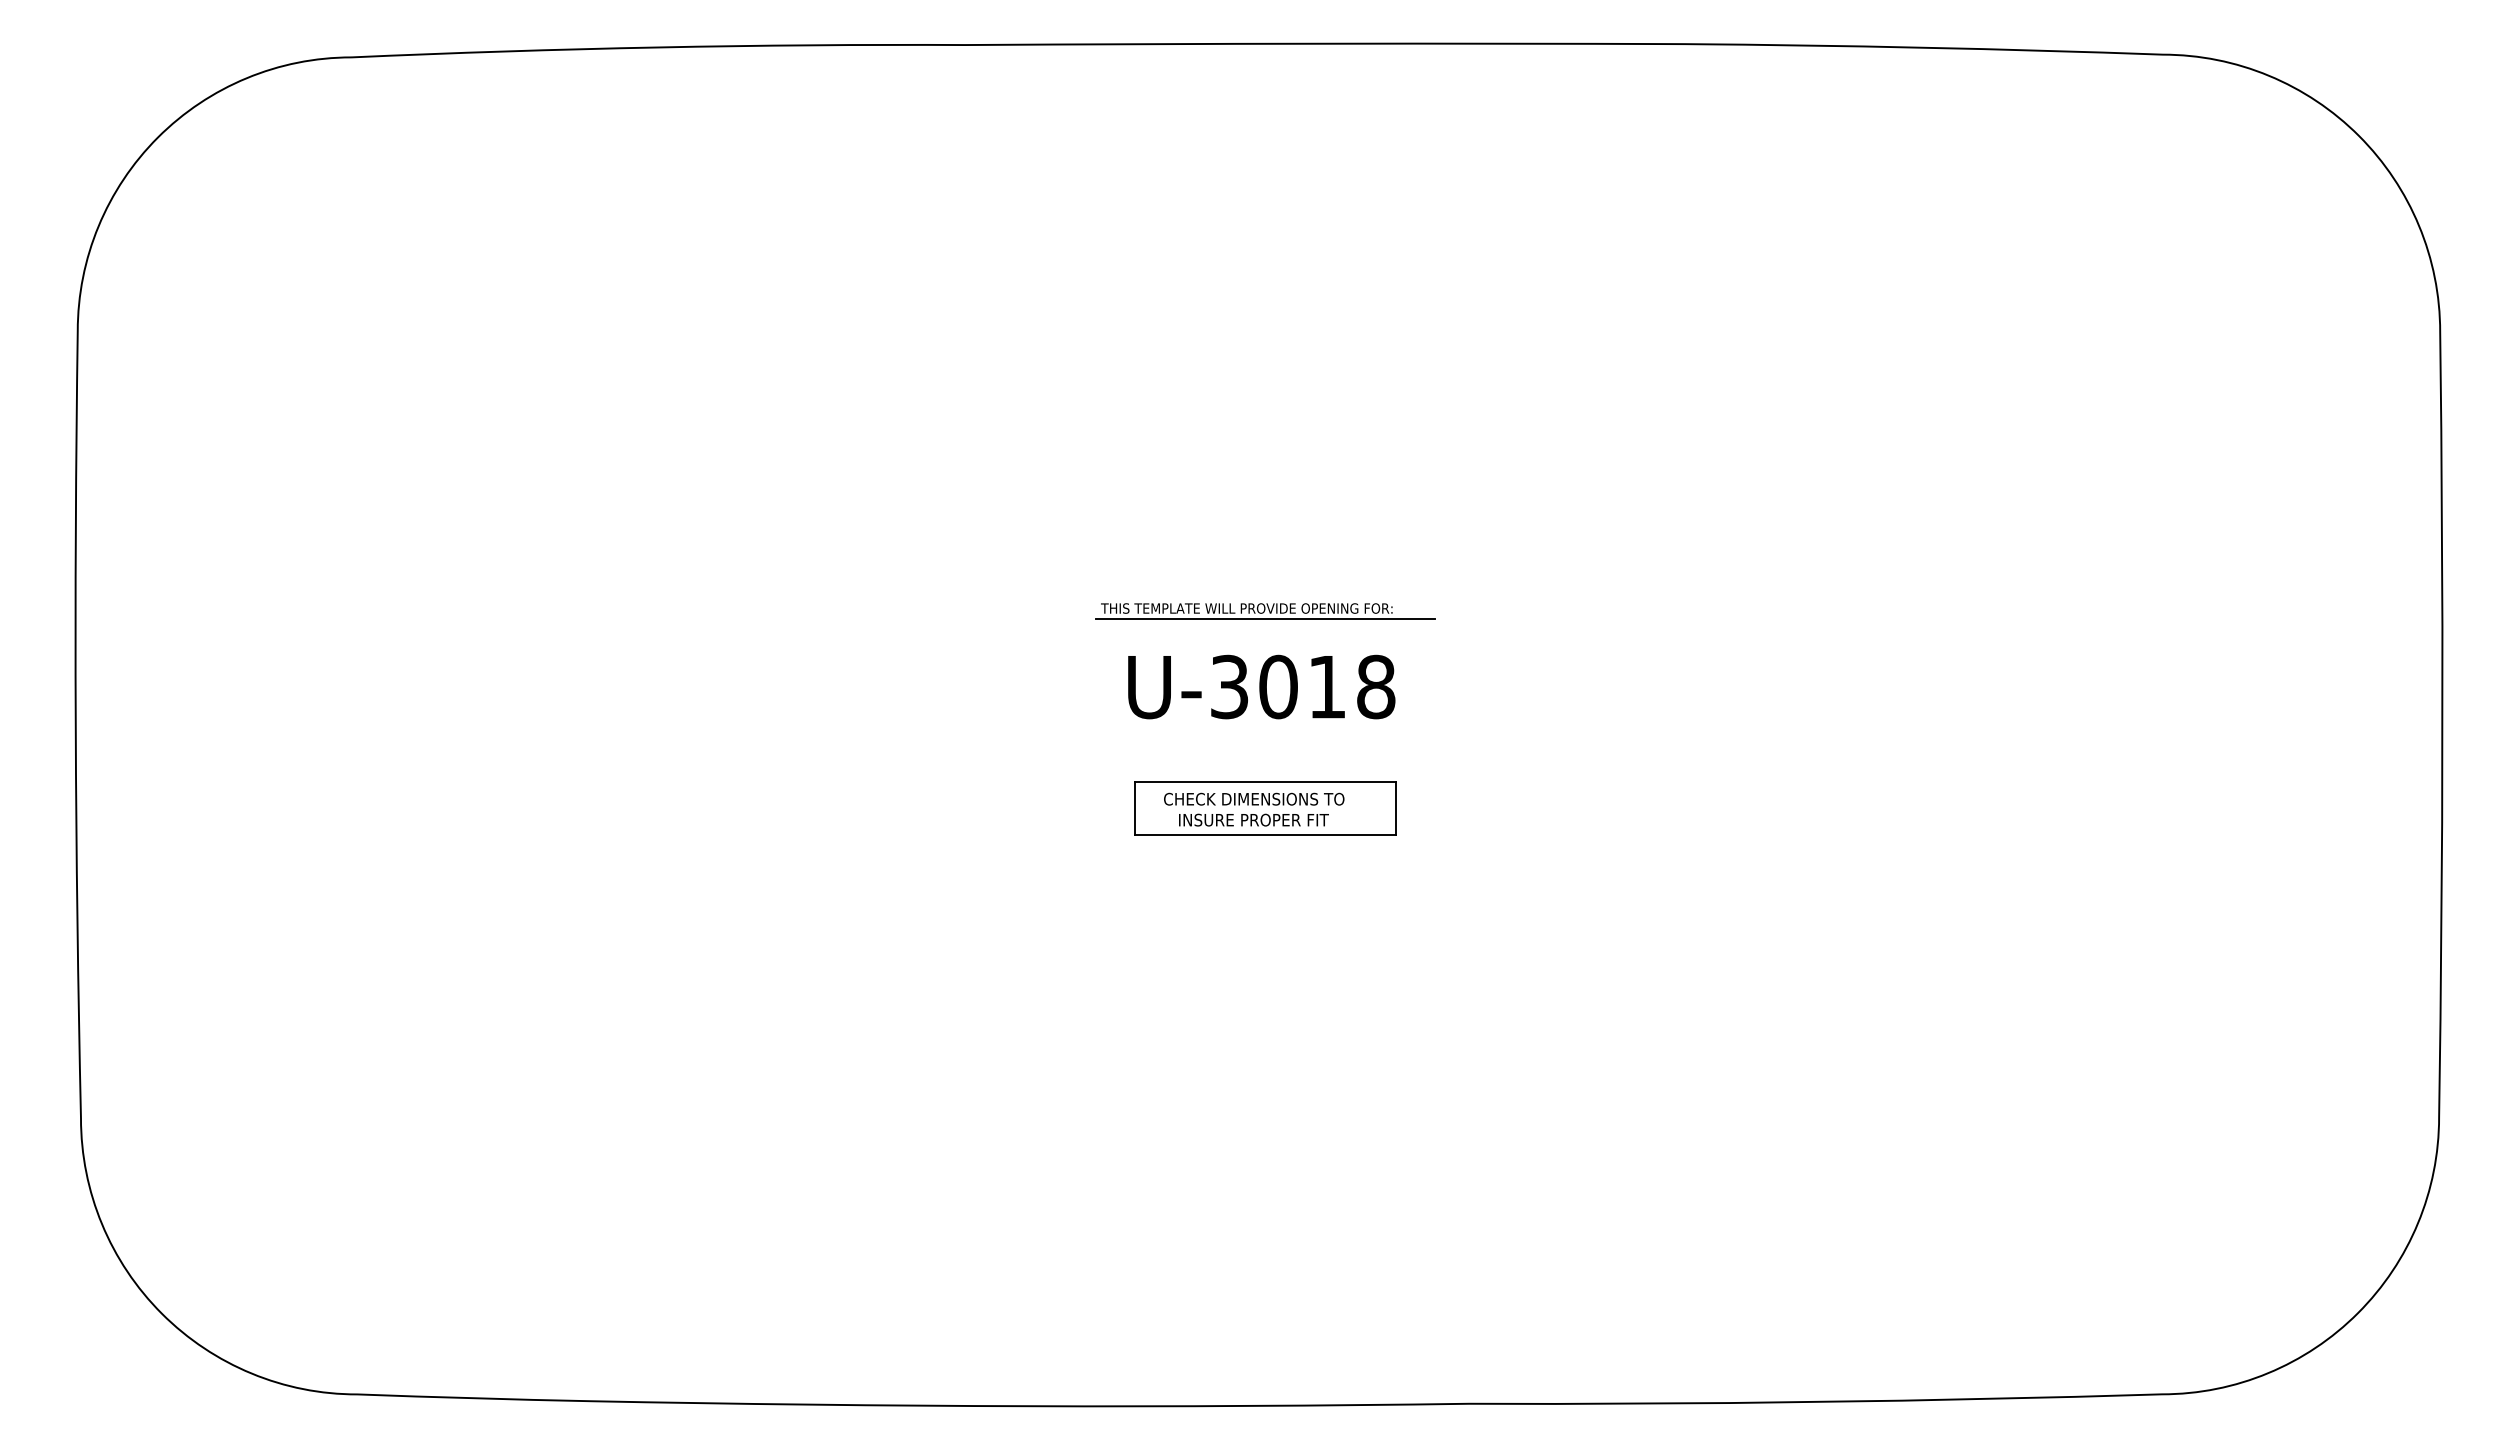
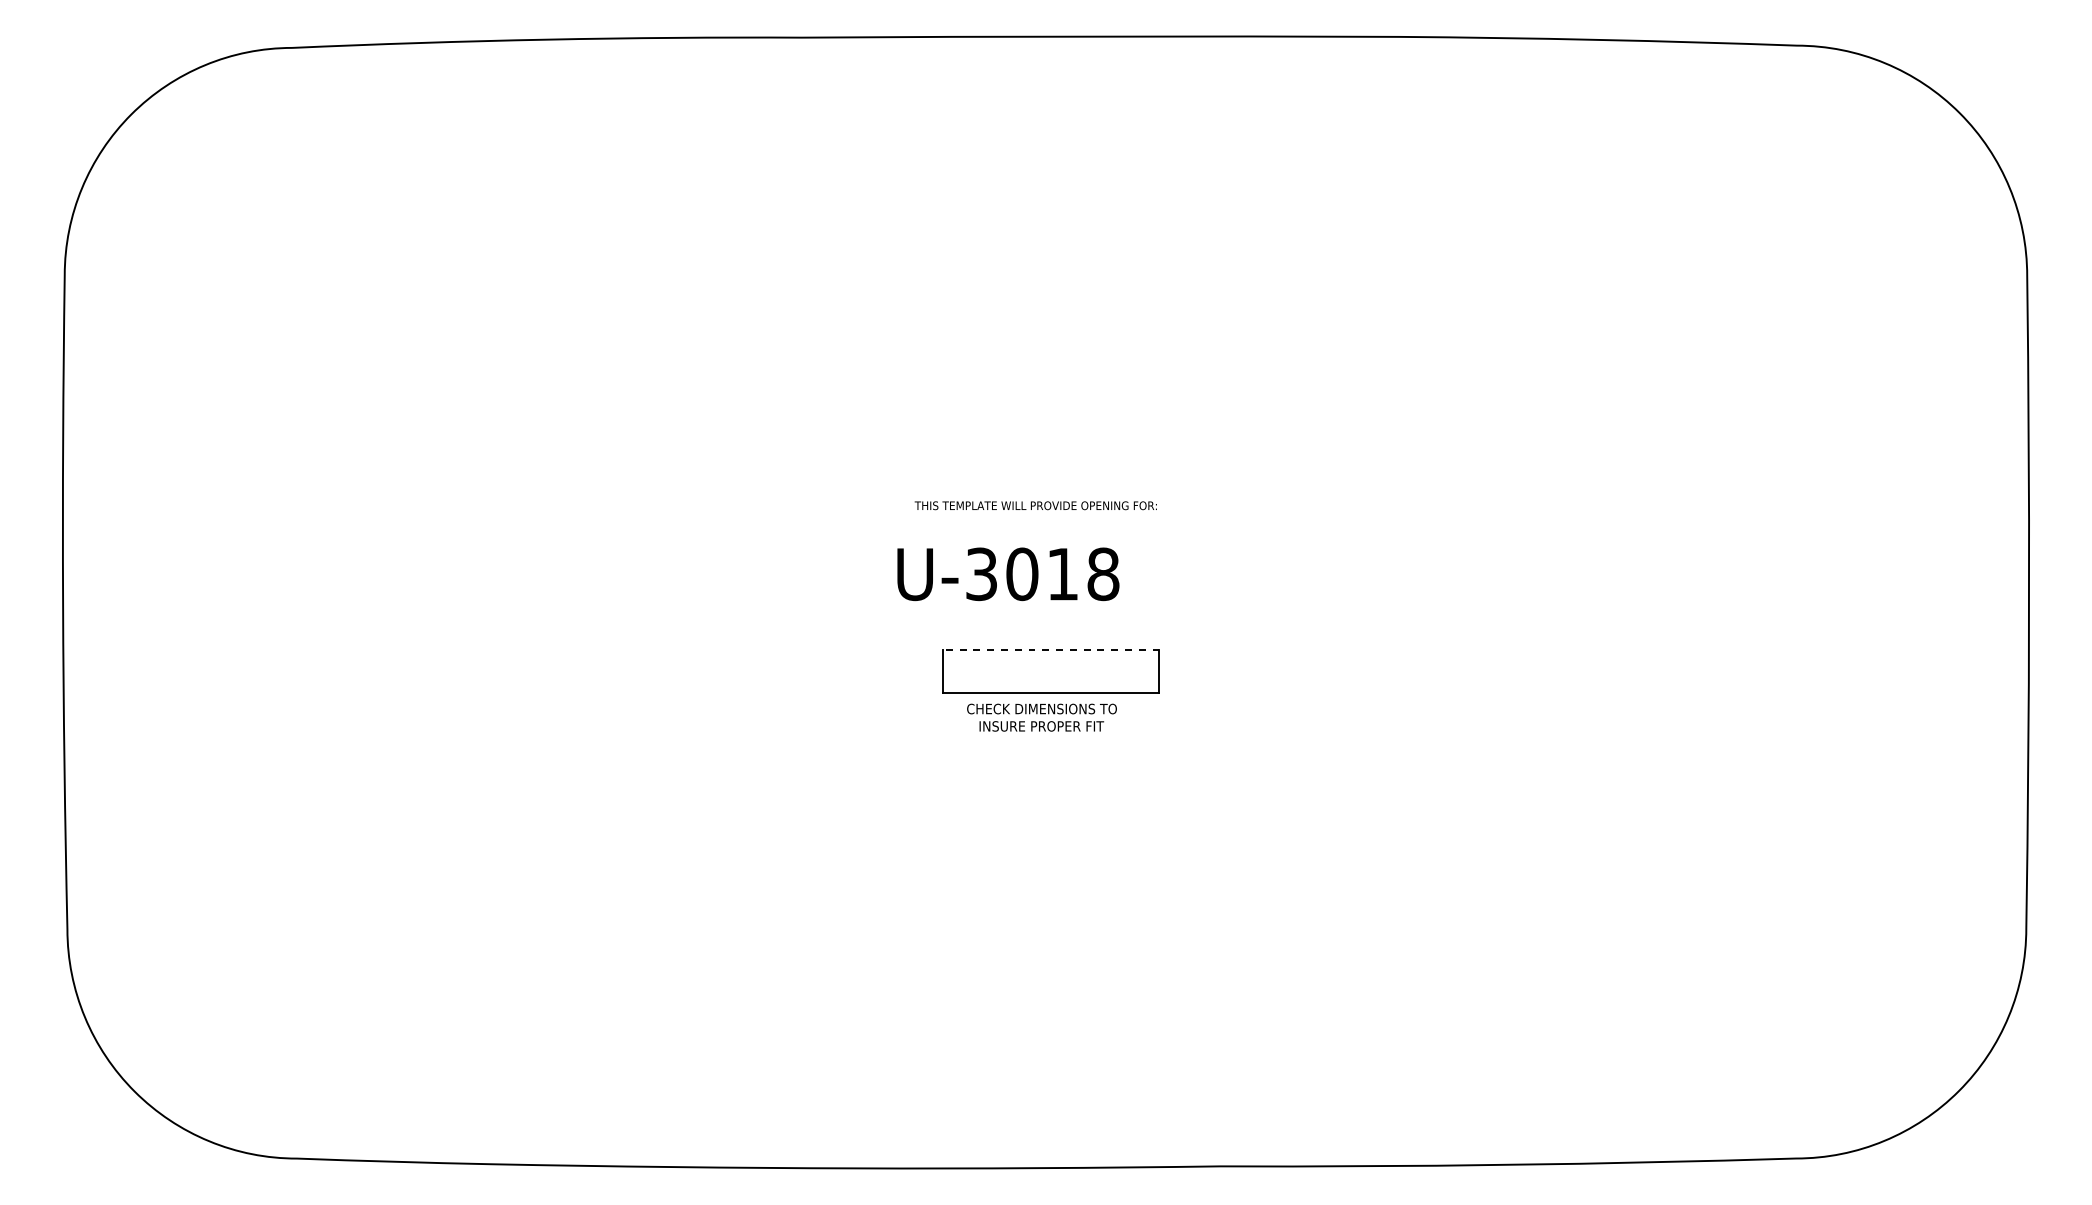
line: (1265, 618) -> (1051, 514), removed
text: (1261, 686) -> (1008, 573), moved
line: (1264, 782) -> (1050, 650), solid -> dashed
text: (1254, 809) -> (1042, 717), moved

